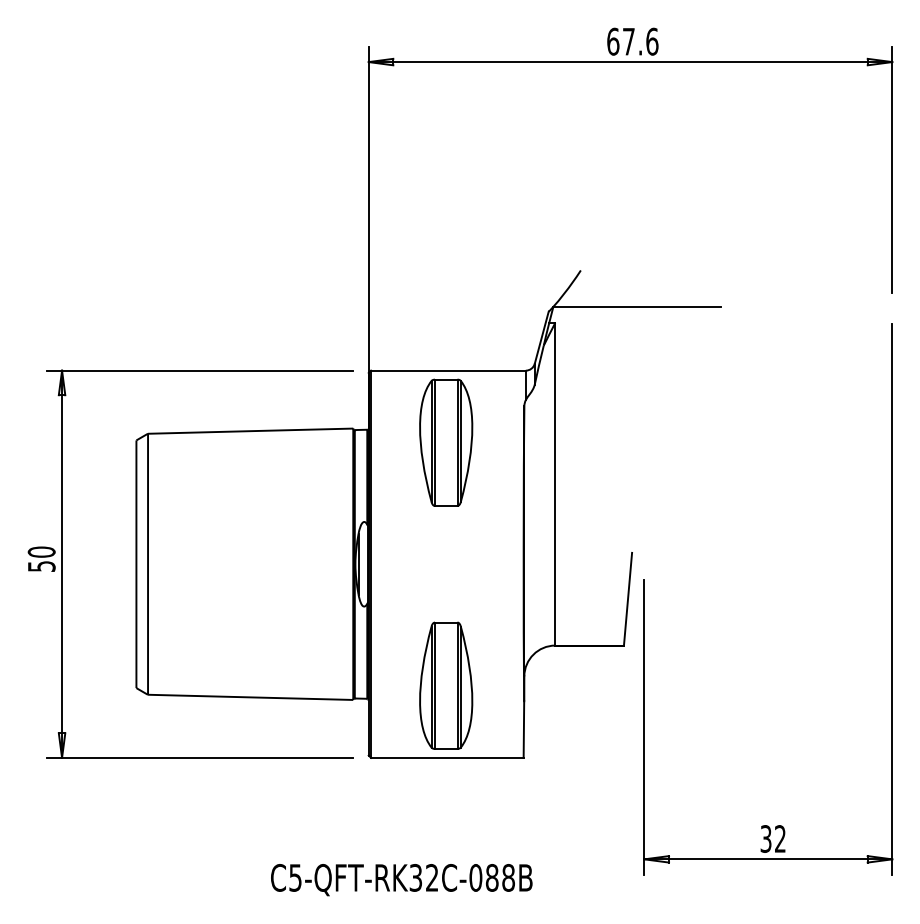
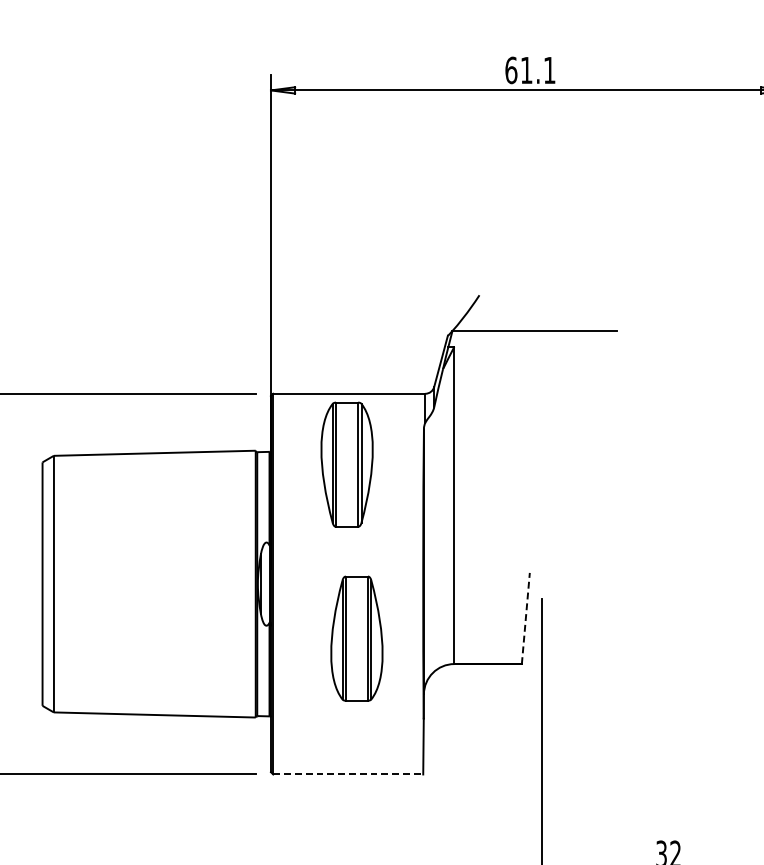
text: (640, 41) -> (538, 70), 67.6 -> 61.1
line: (628, 599) -> (526, 618), solid -> dashed
part: (446, 685) -> (357, 638), moved
line: (447, 757) -> (348, 774), solid -> dashed

